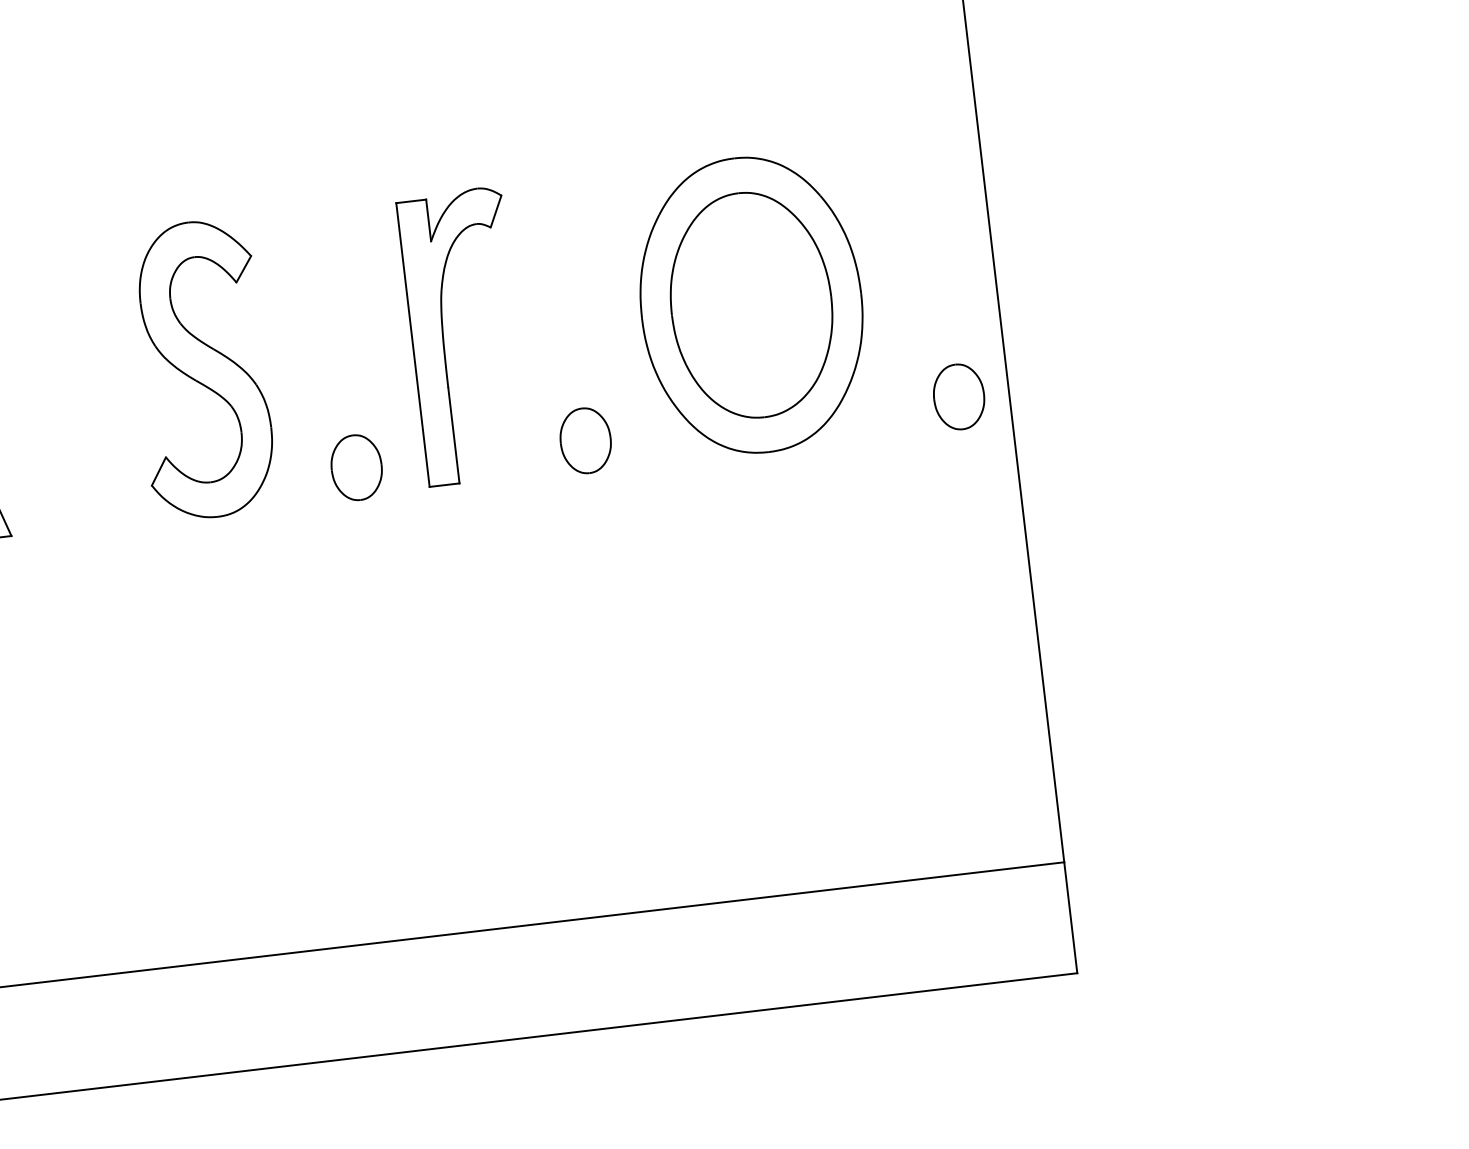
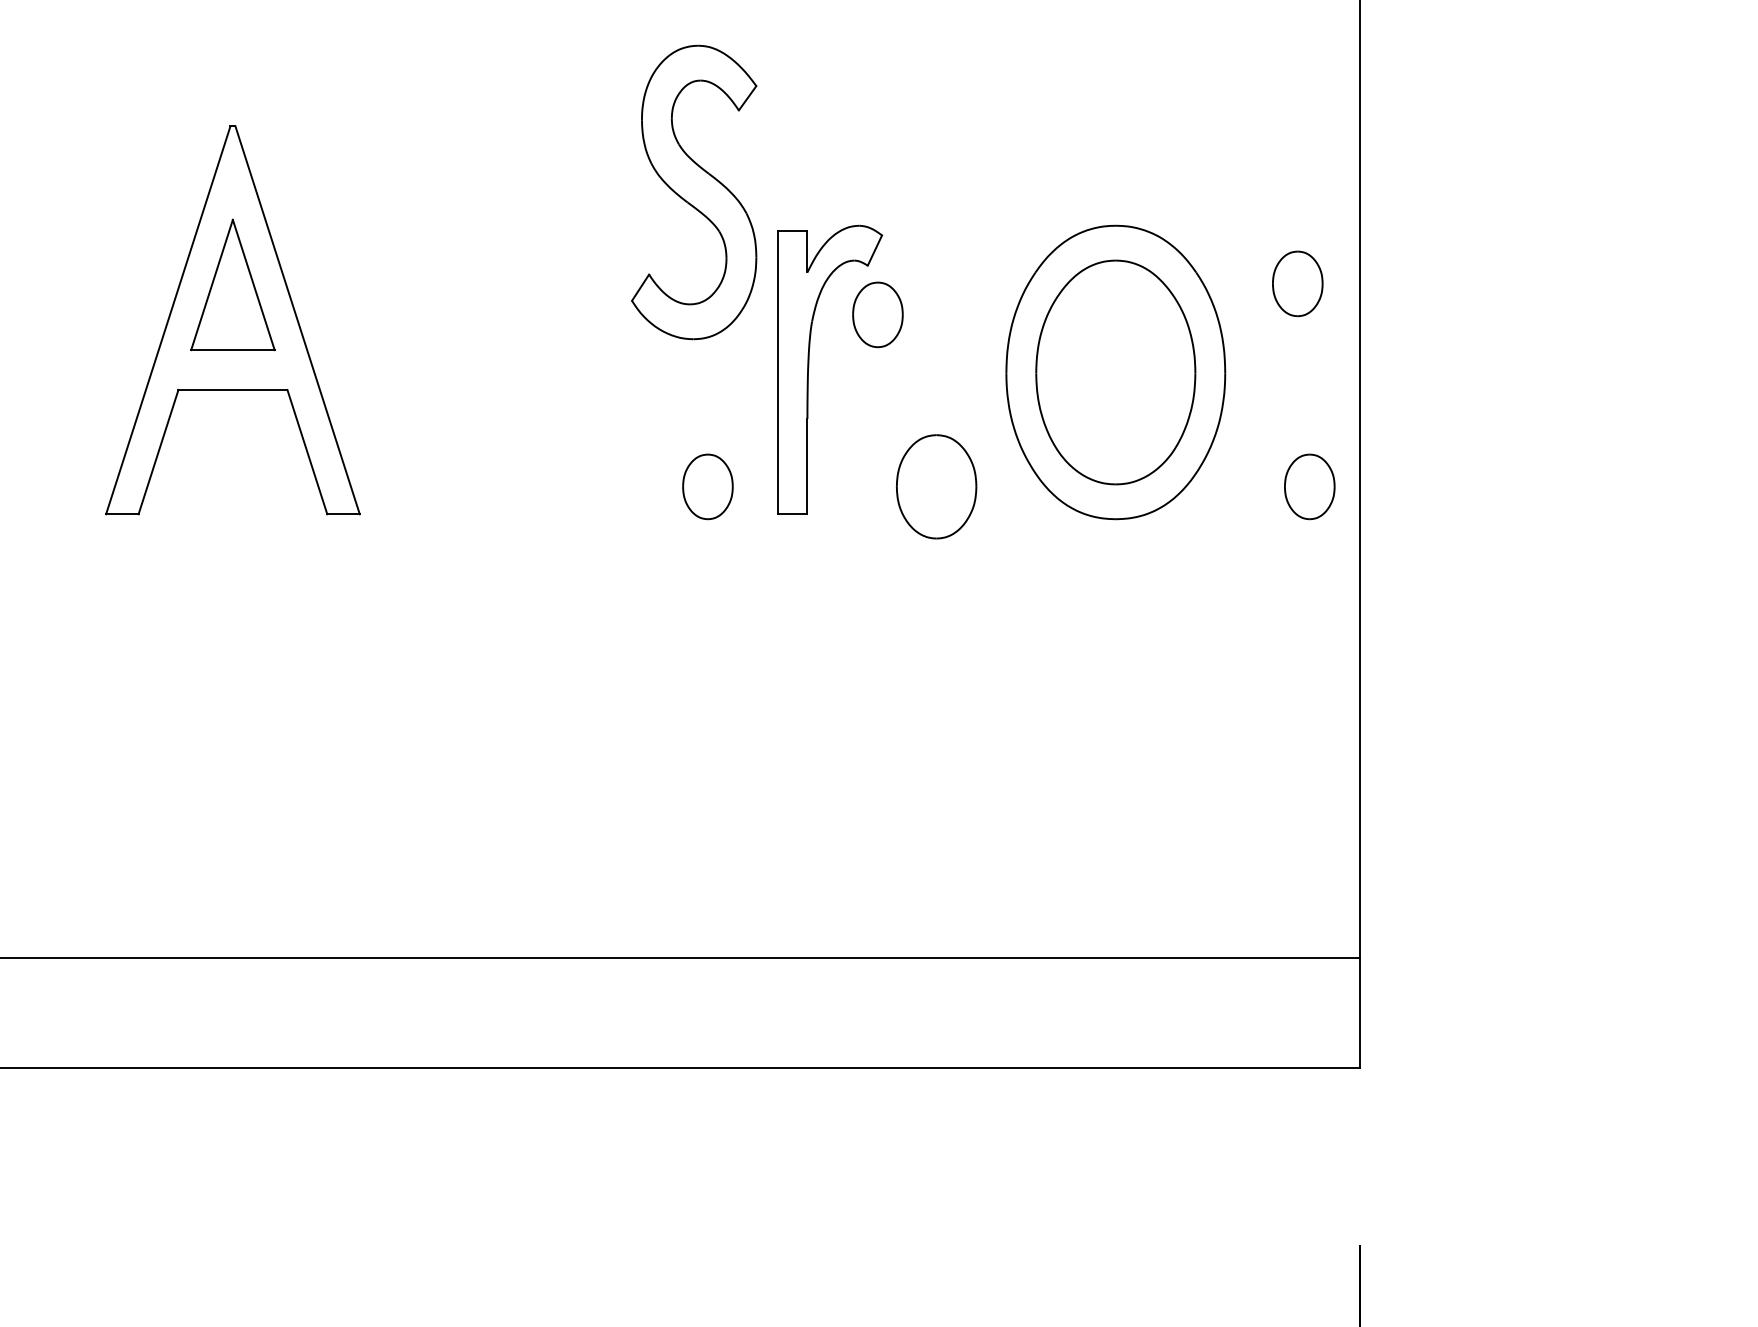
part: (922, 194) -> (1297, 283), added
part: (506, 275) -> (877, 314), added
part: (201, 369) -> (694, 192), moved
part: (585, 440) -> (936, 486), size x1.6

